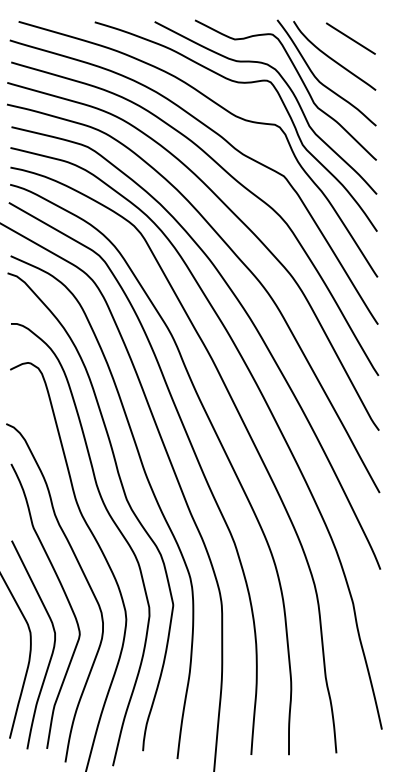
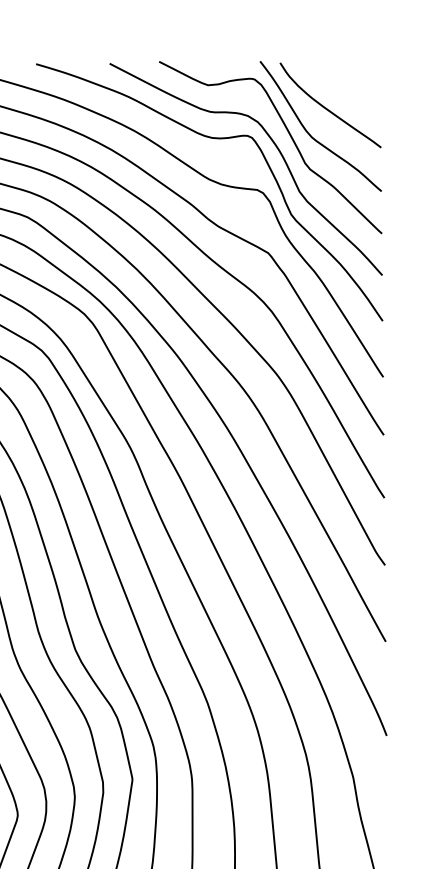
line: (350, 38) -> (349, 84), removed

